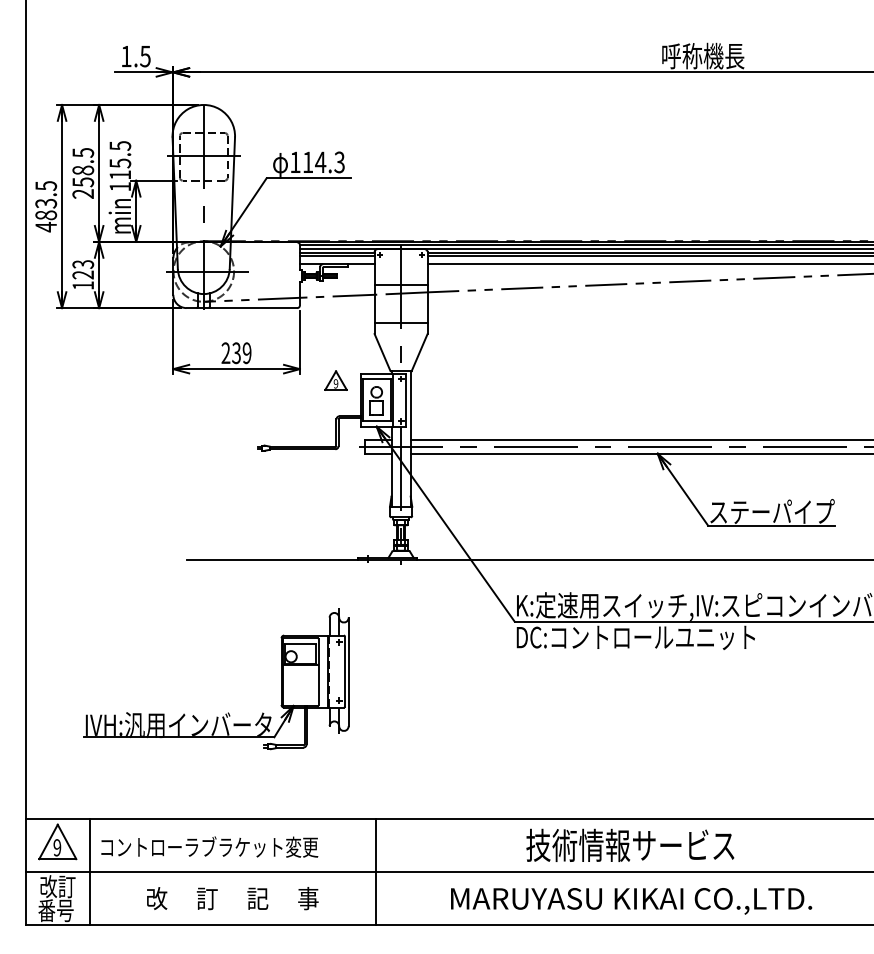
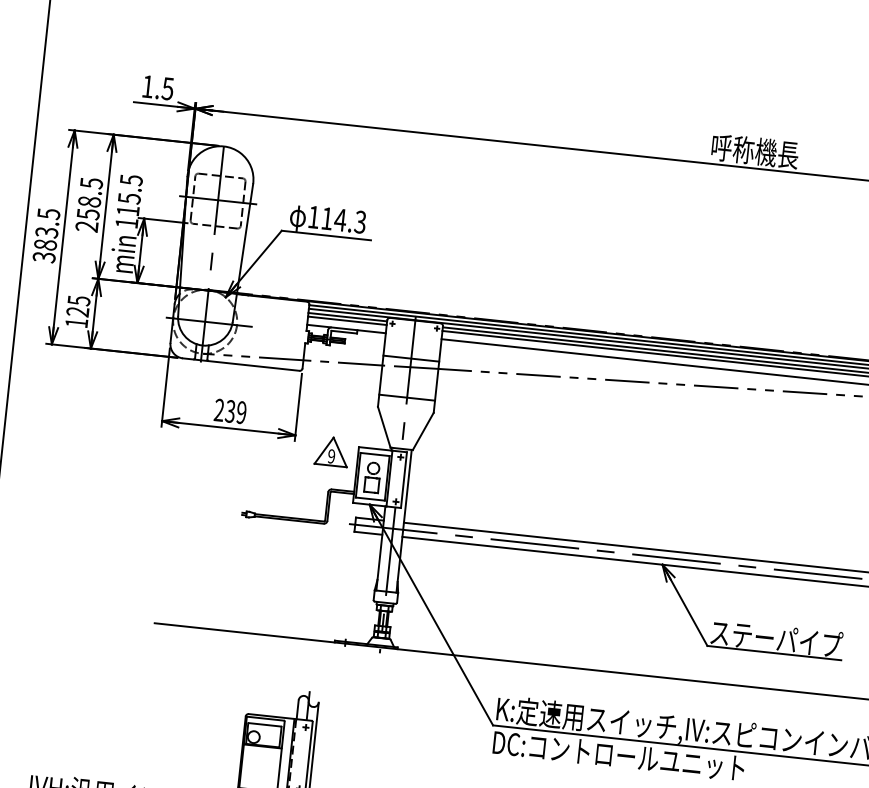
text: (46, 226) -> (44, 256), 483.5 -> 383.5
text: (82, 264) -> (78, 300), 123 -> 125
part: (335, 380) -> (331, 451), size x1.43

